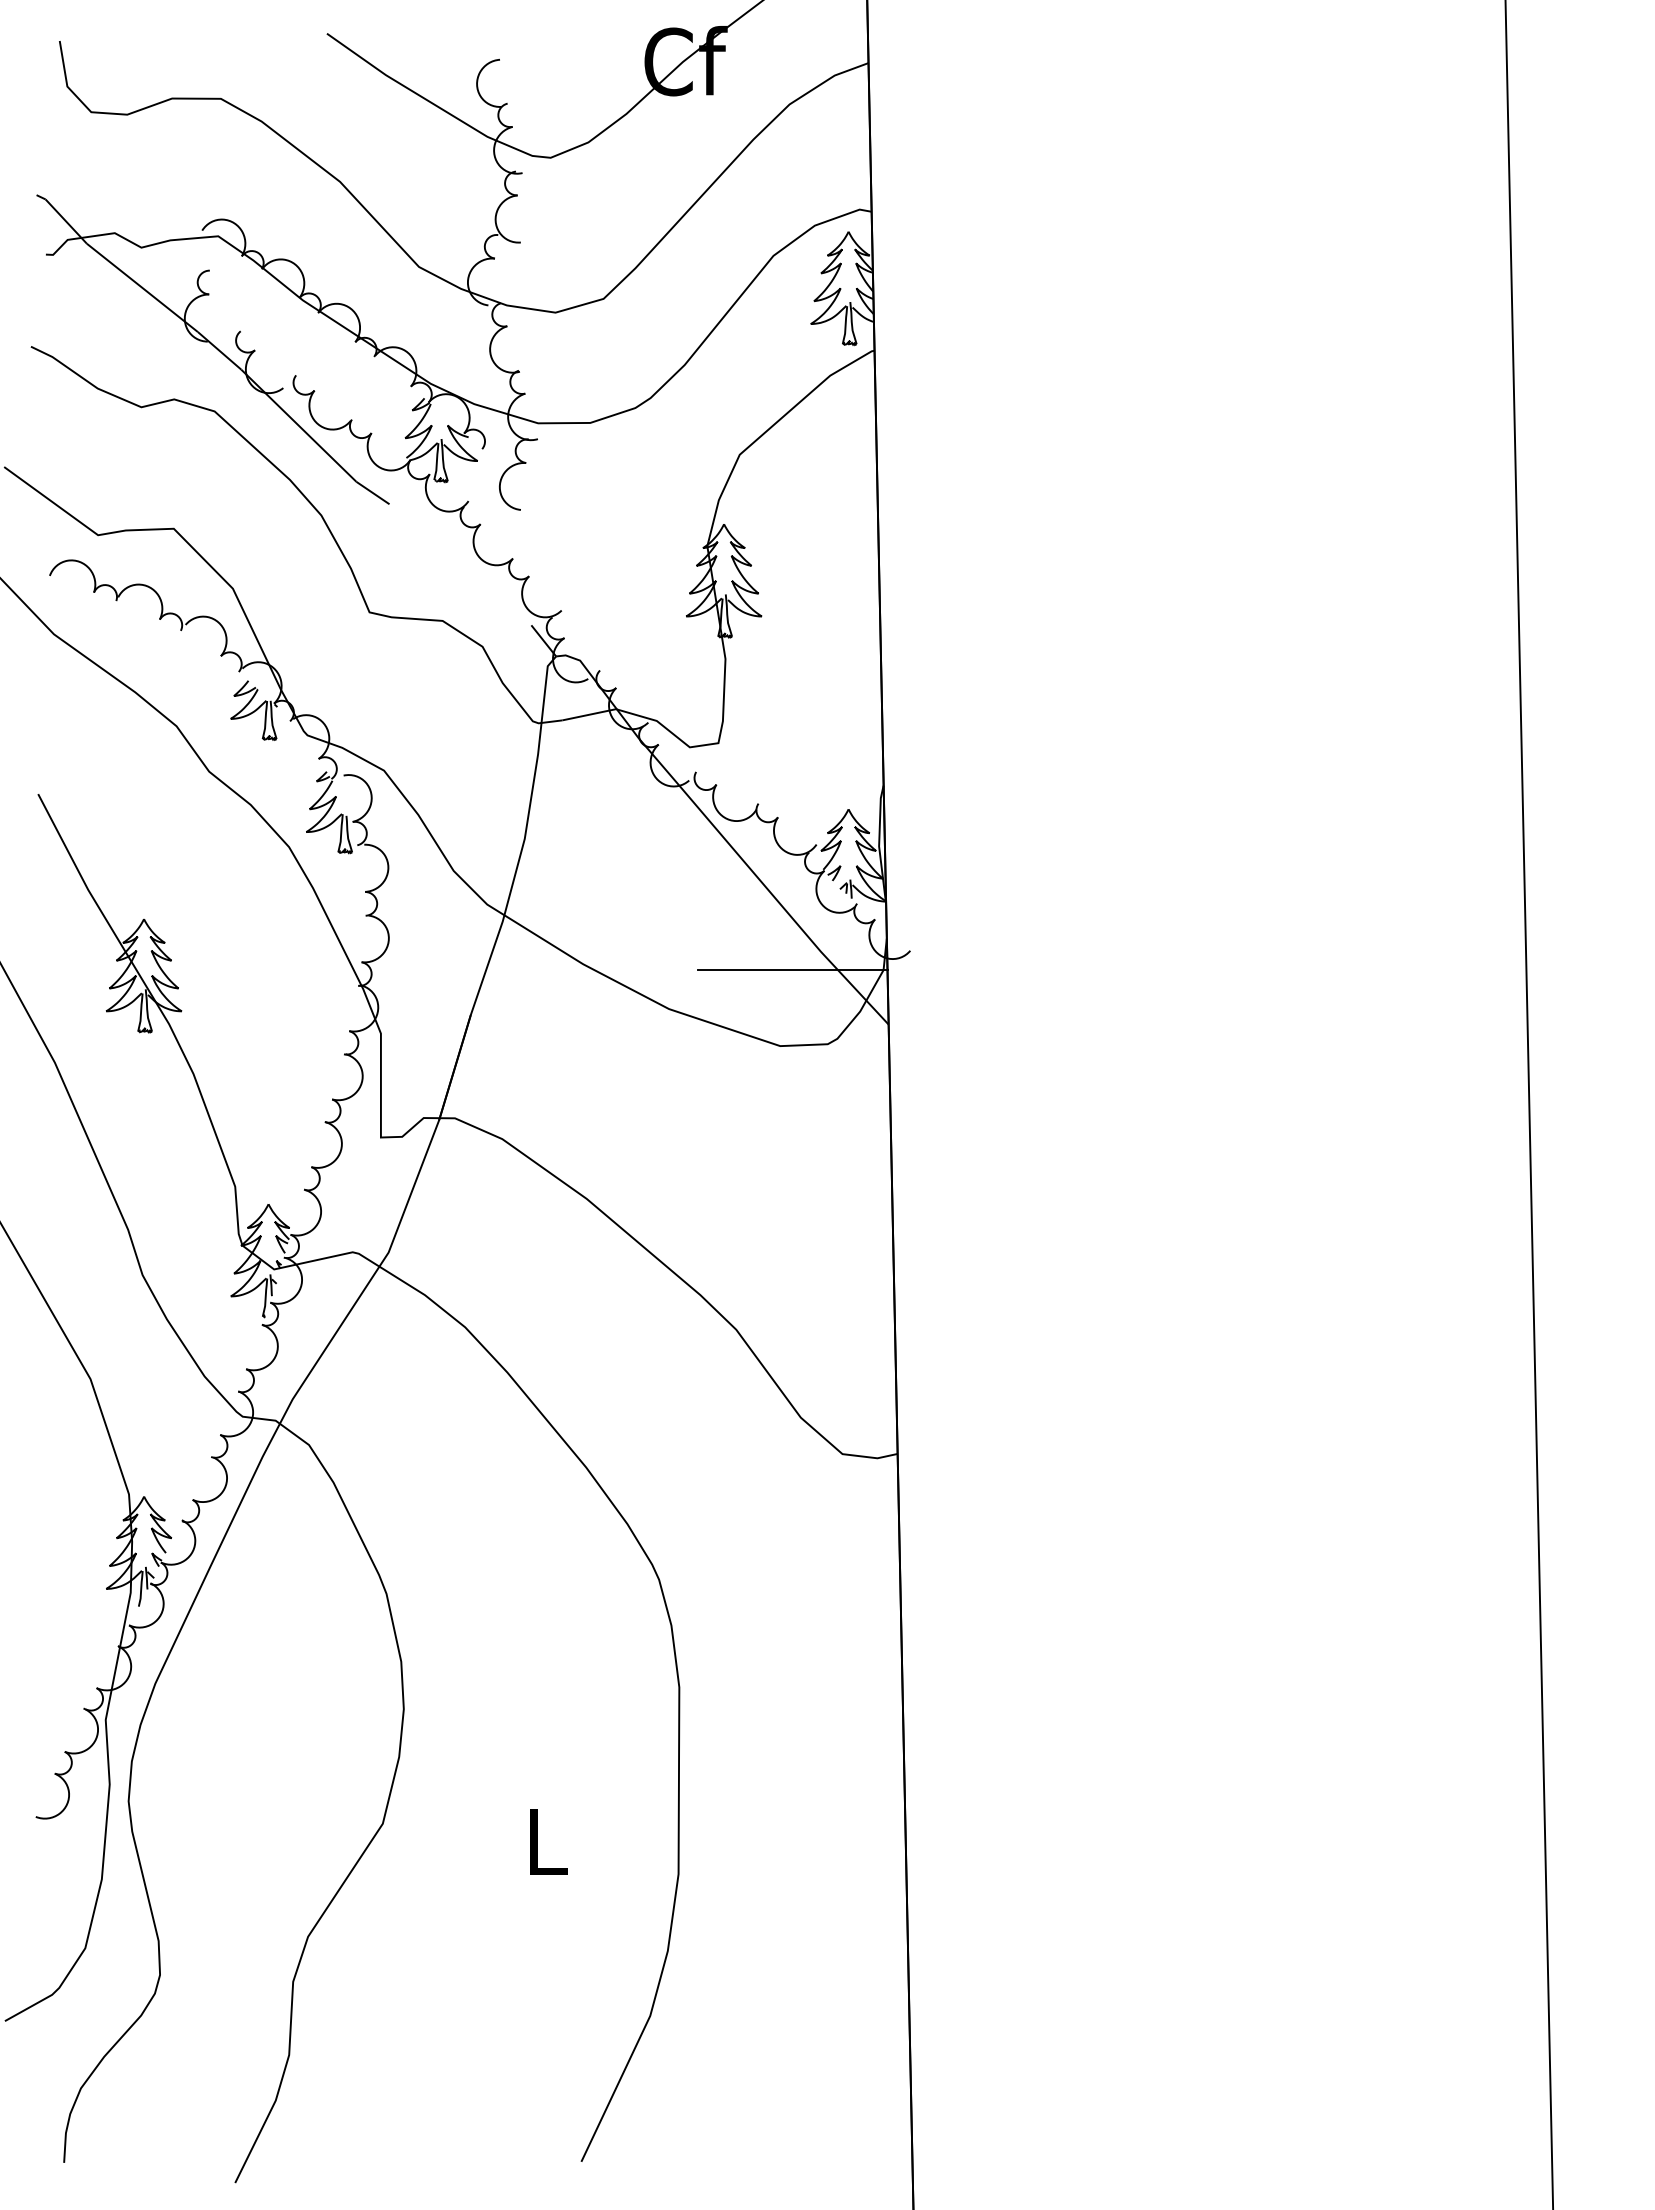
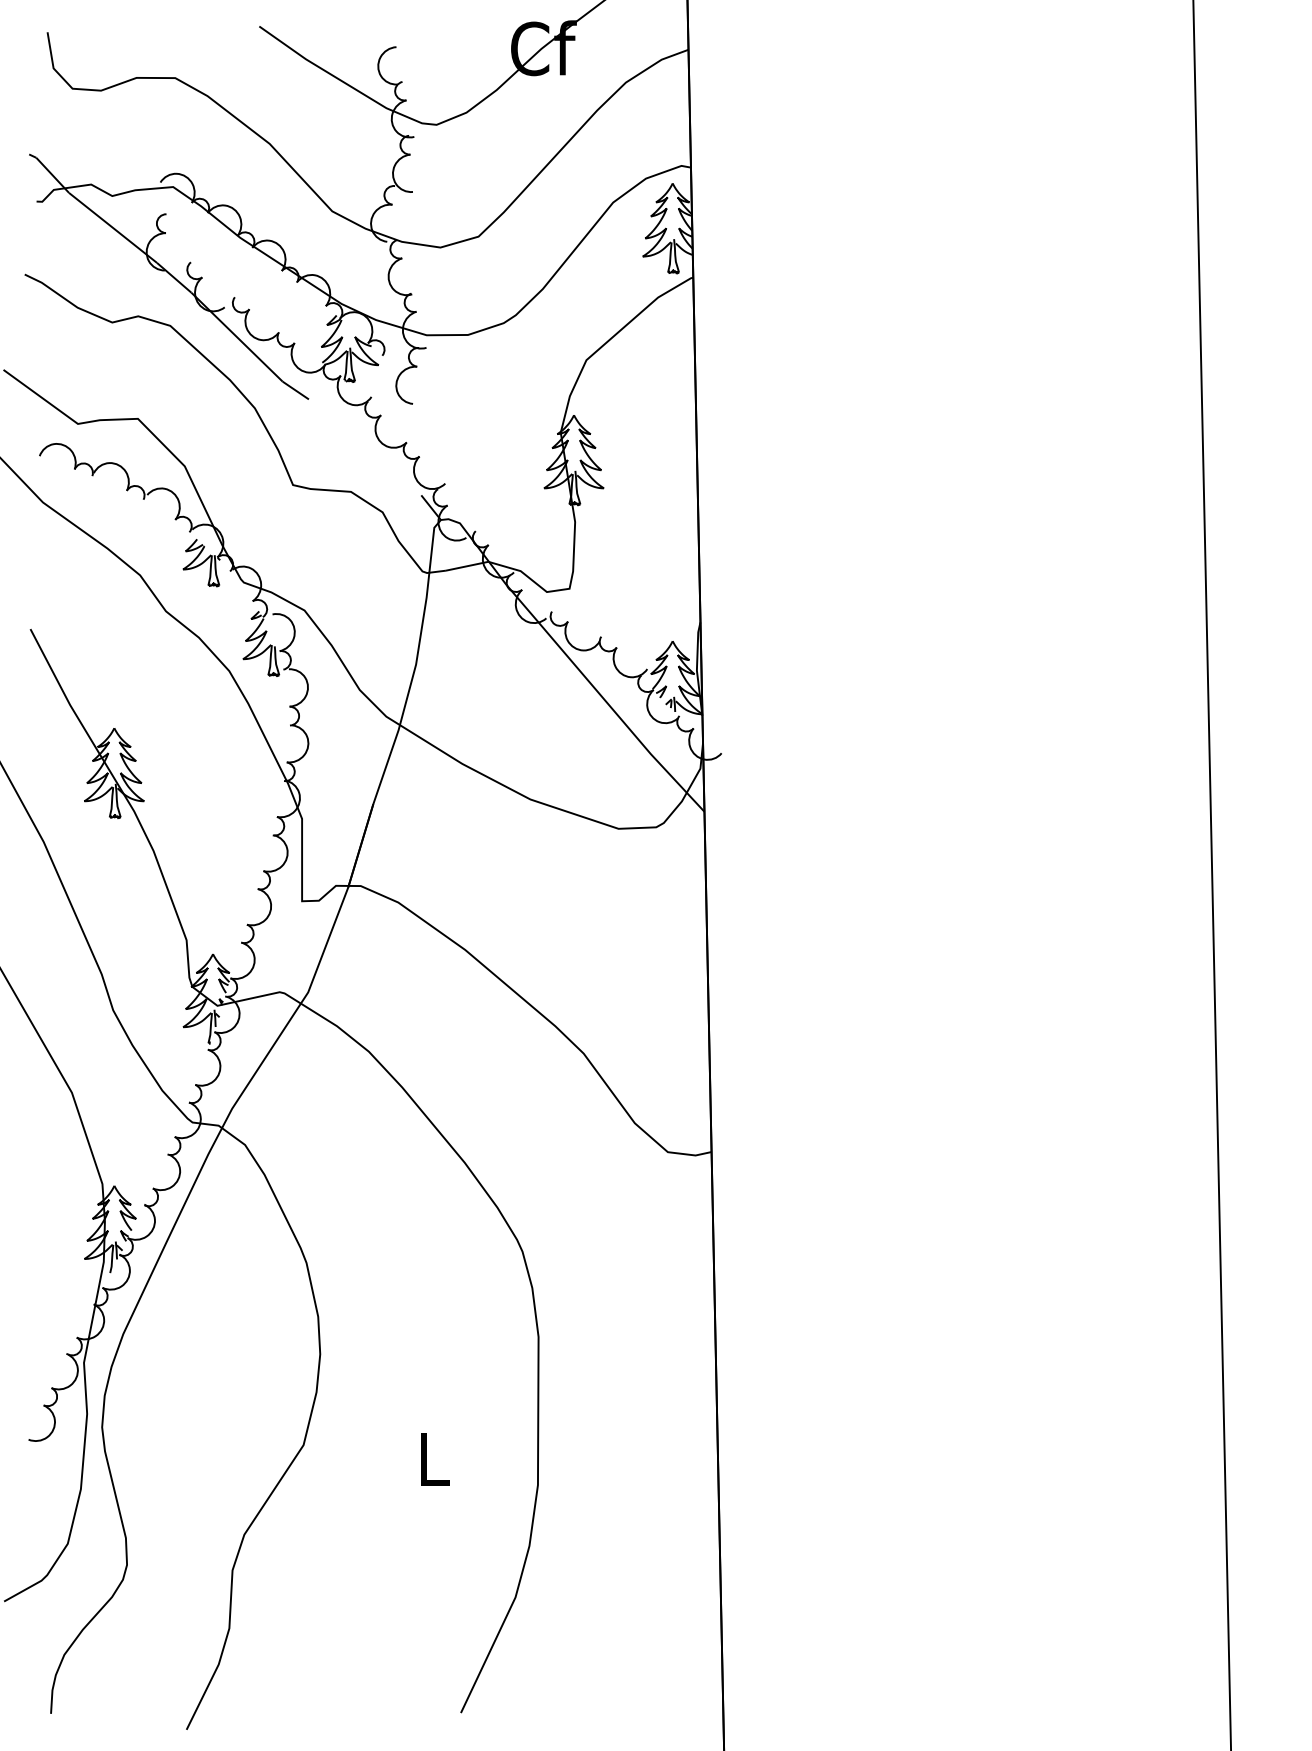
line: (792, 970) -> (628, 768), removed

